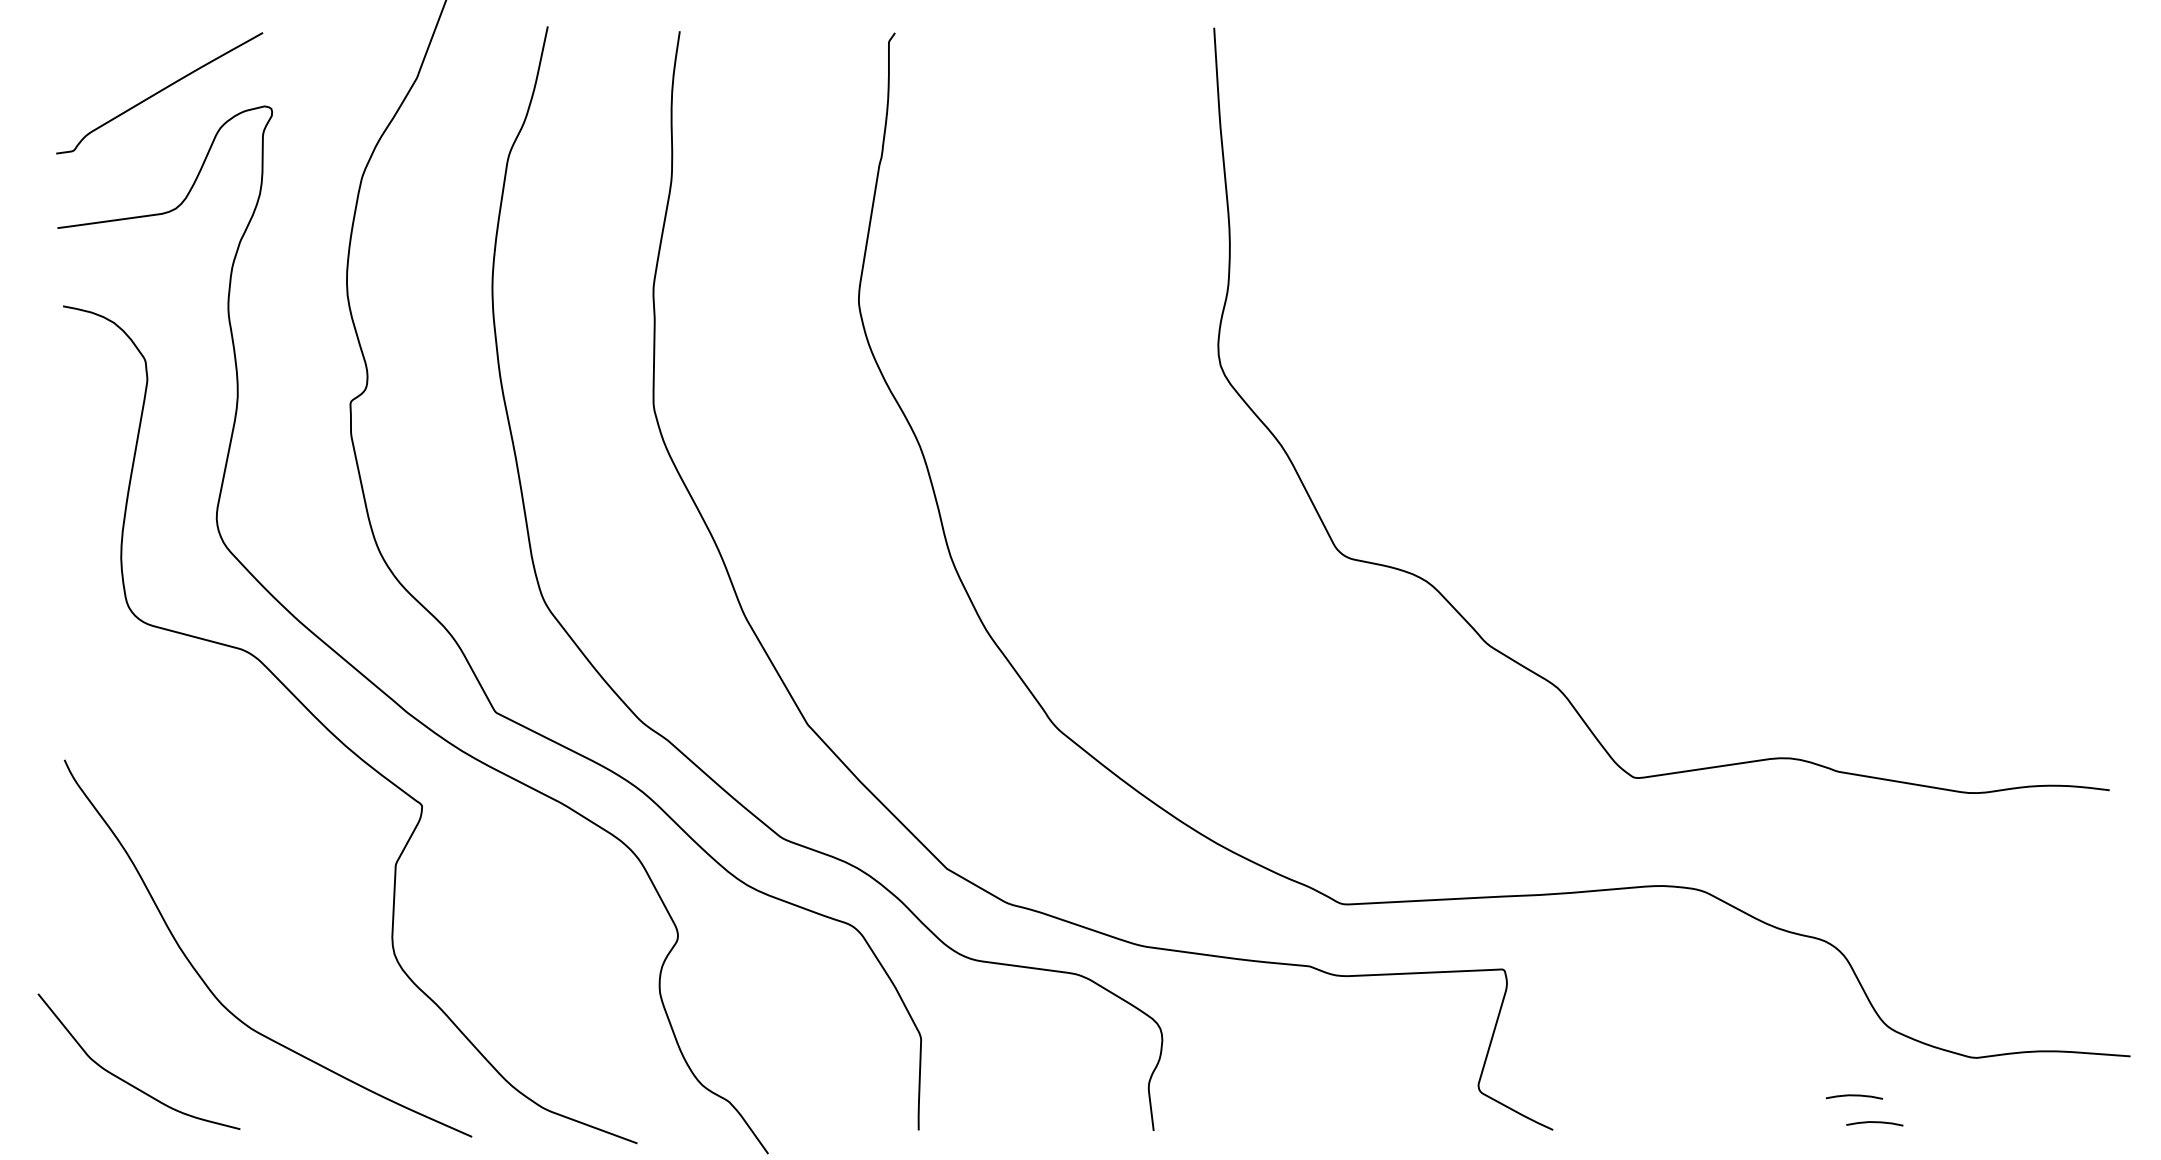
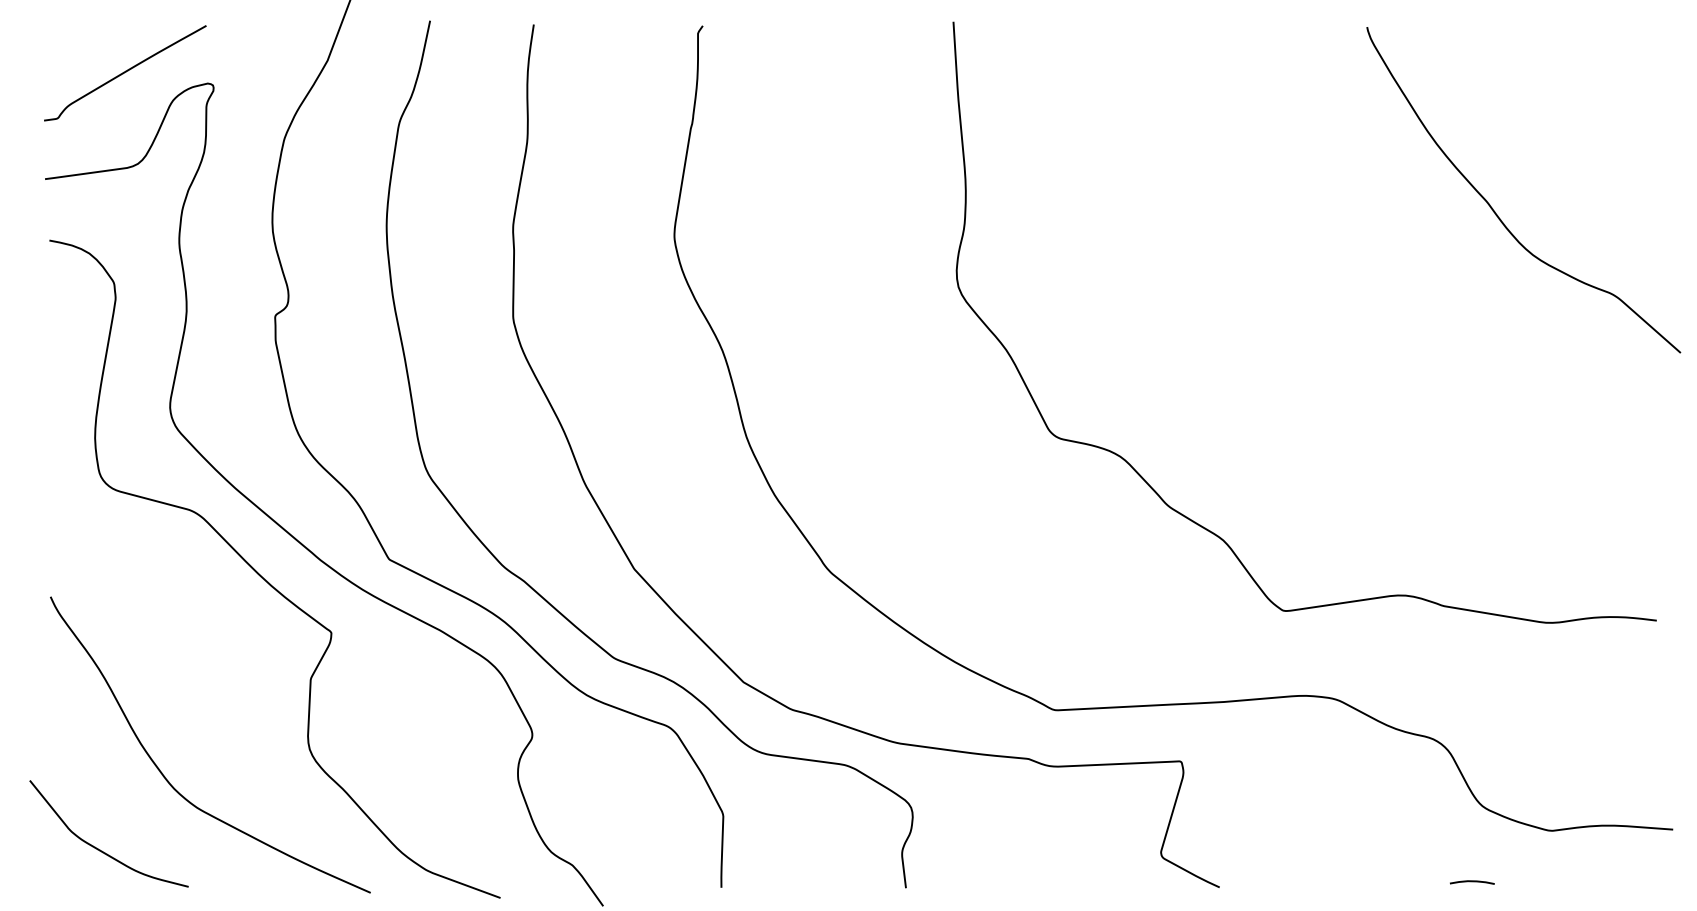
curve: (1901, 265) -> (1493, 208), added
curve: (1854, 1096) -> (1456, 861), removed

